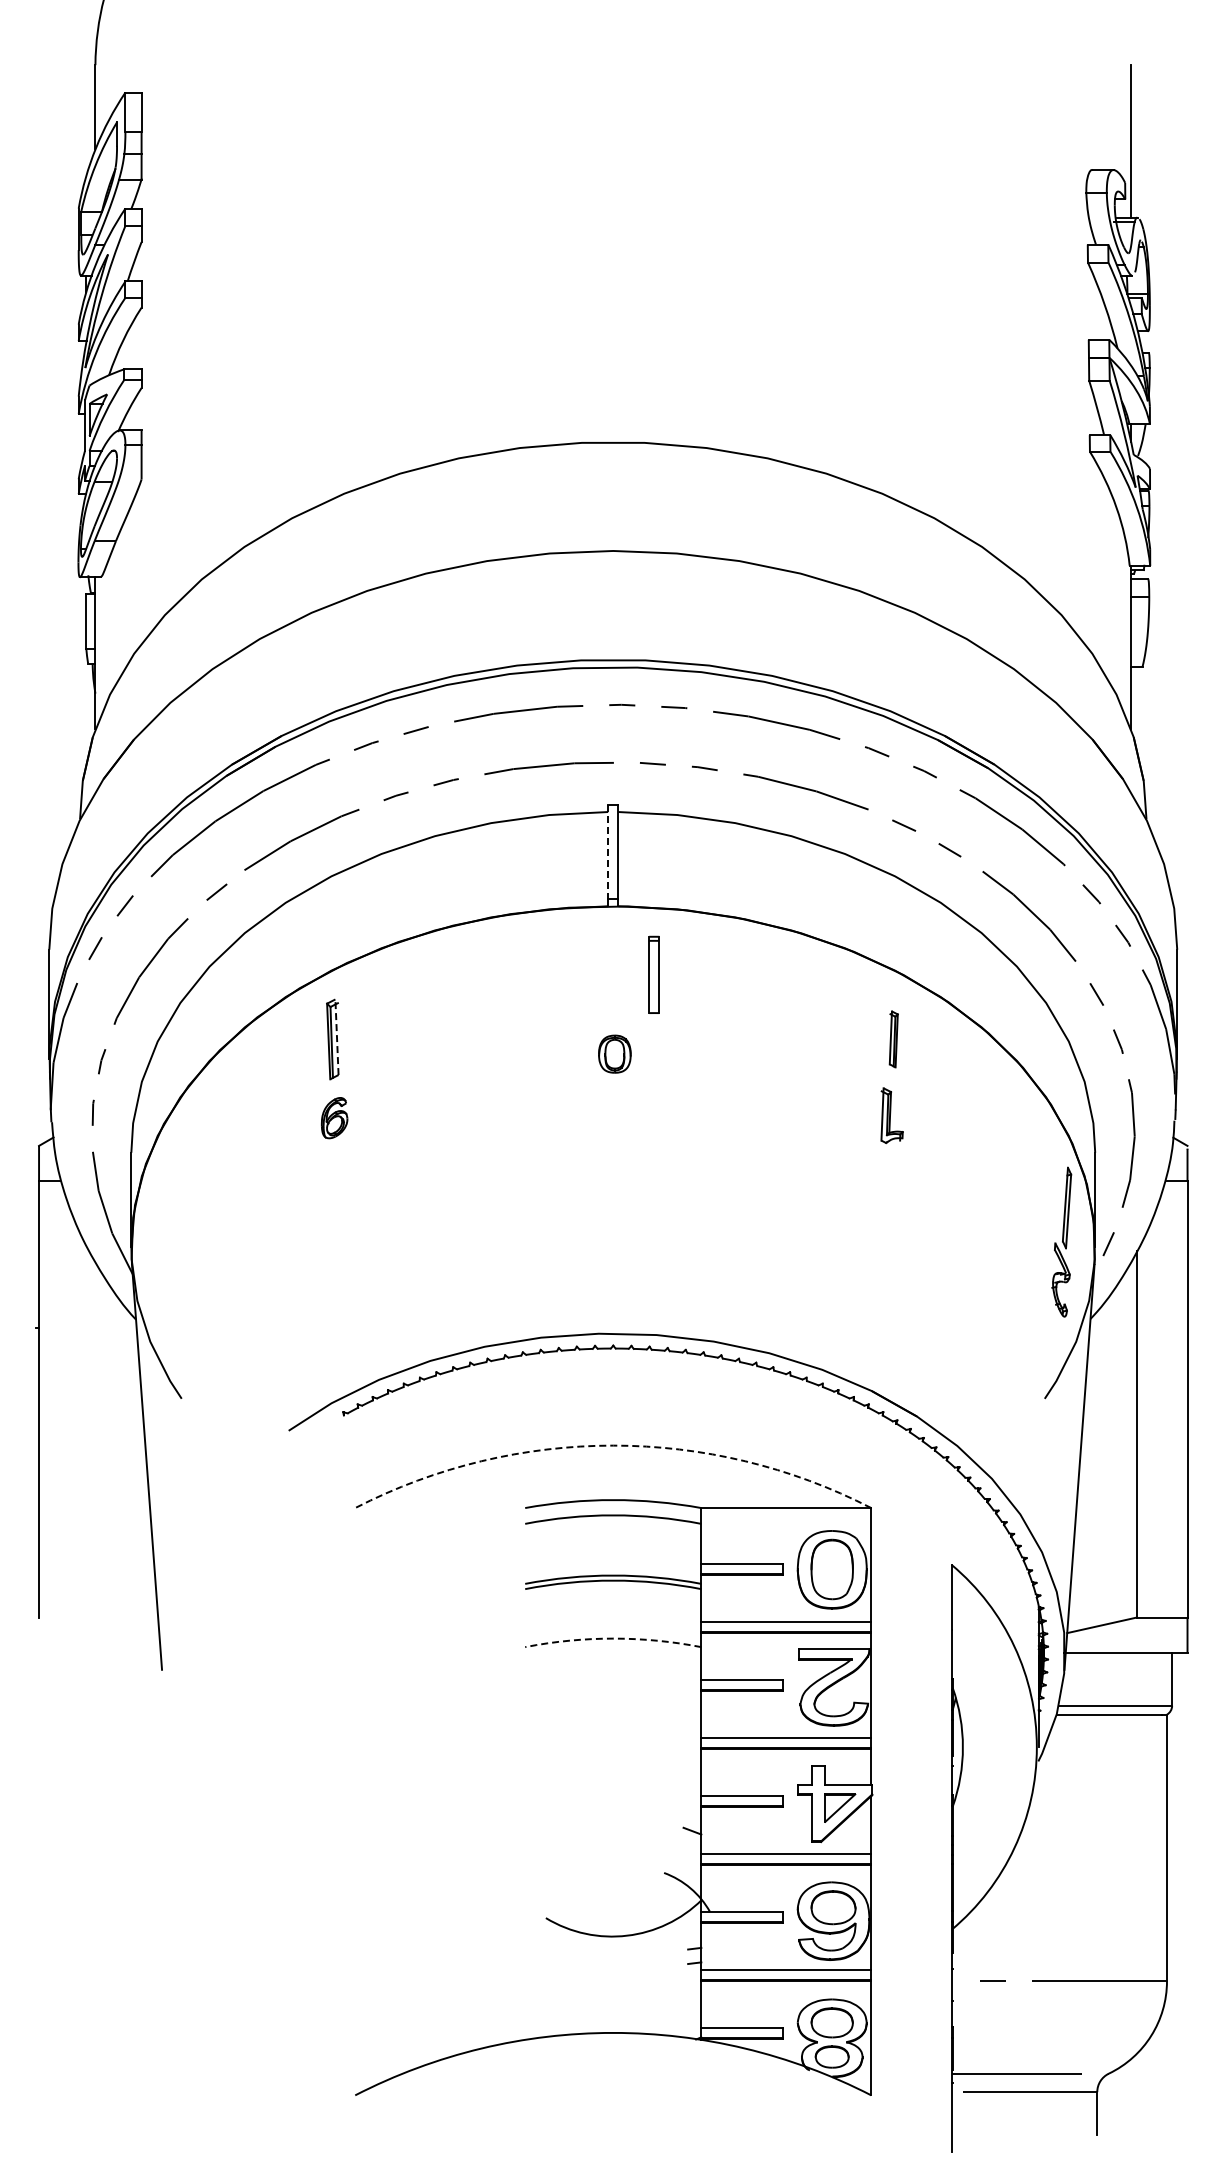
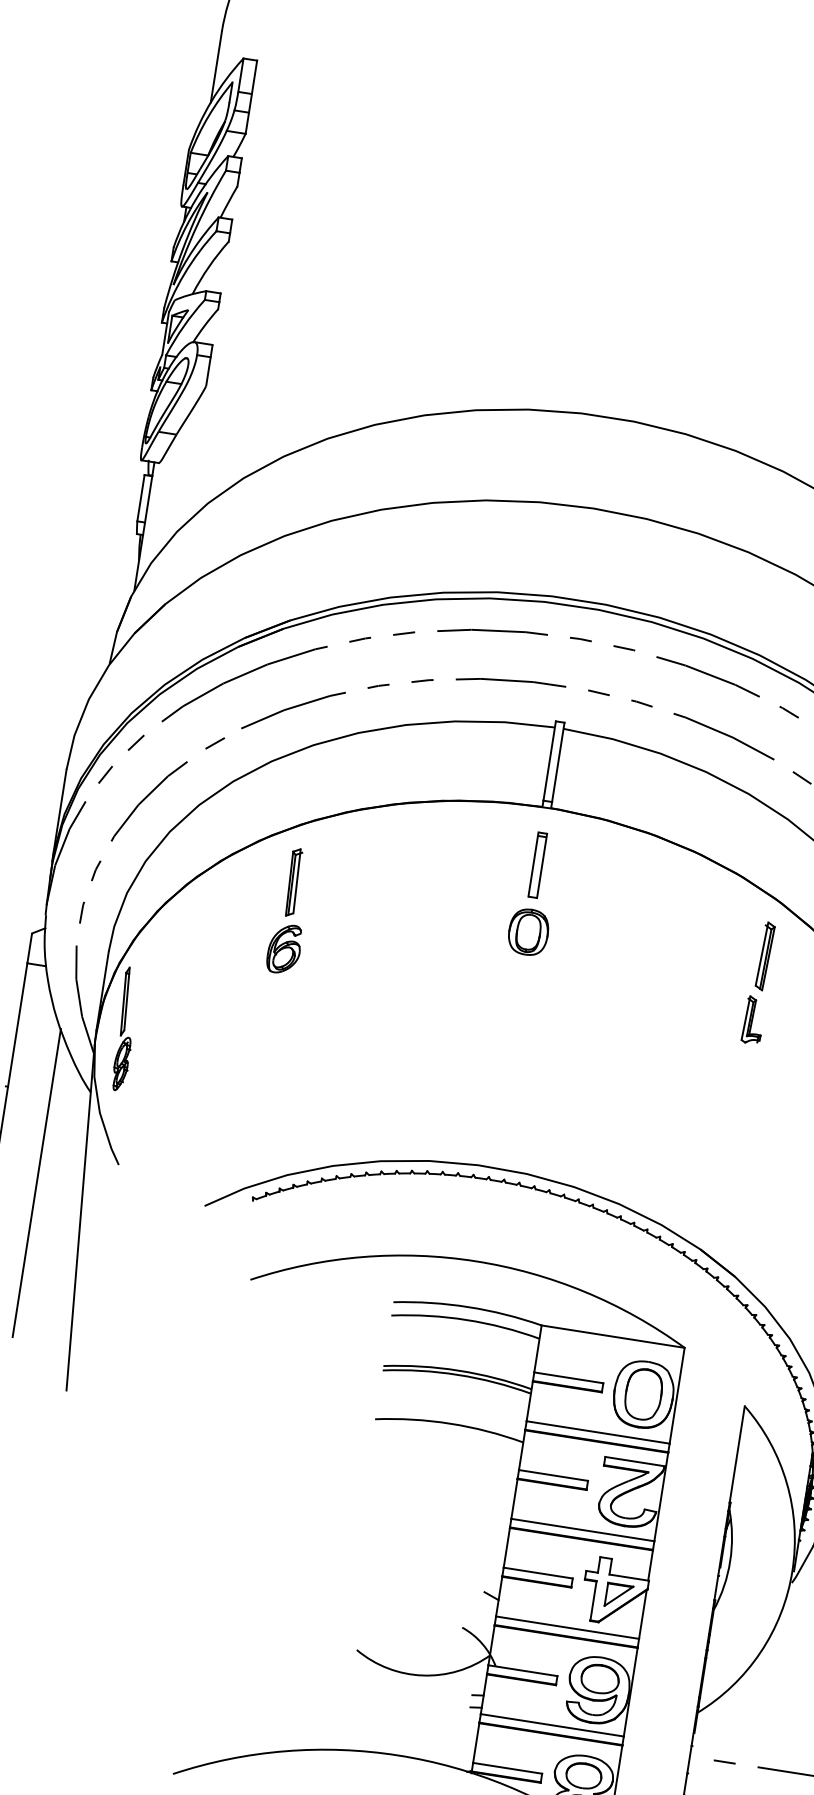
line: (608, 852) -> (549, 761), dashed -> solid
part: (653, 974) -> (537, 864), moved
line: (336, 1037) -> (296, 881), dashed -> solid
part: (893, 1039) -> (765, 956), size x1.43
part: (614, 1053) -> (528, 931), size x1.43
part: (334, 1117) -> (284, 948), size x1.43
part: (164, 1239) -> (125, 1028), added
line: (89, 1434) -> (36, 1182), added
arc: (613, 1445) -> (475, 1261), dashed -> solid
arc: (613, 1638) -> (450, 1423), dashed -> solid

